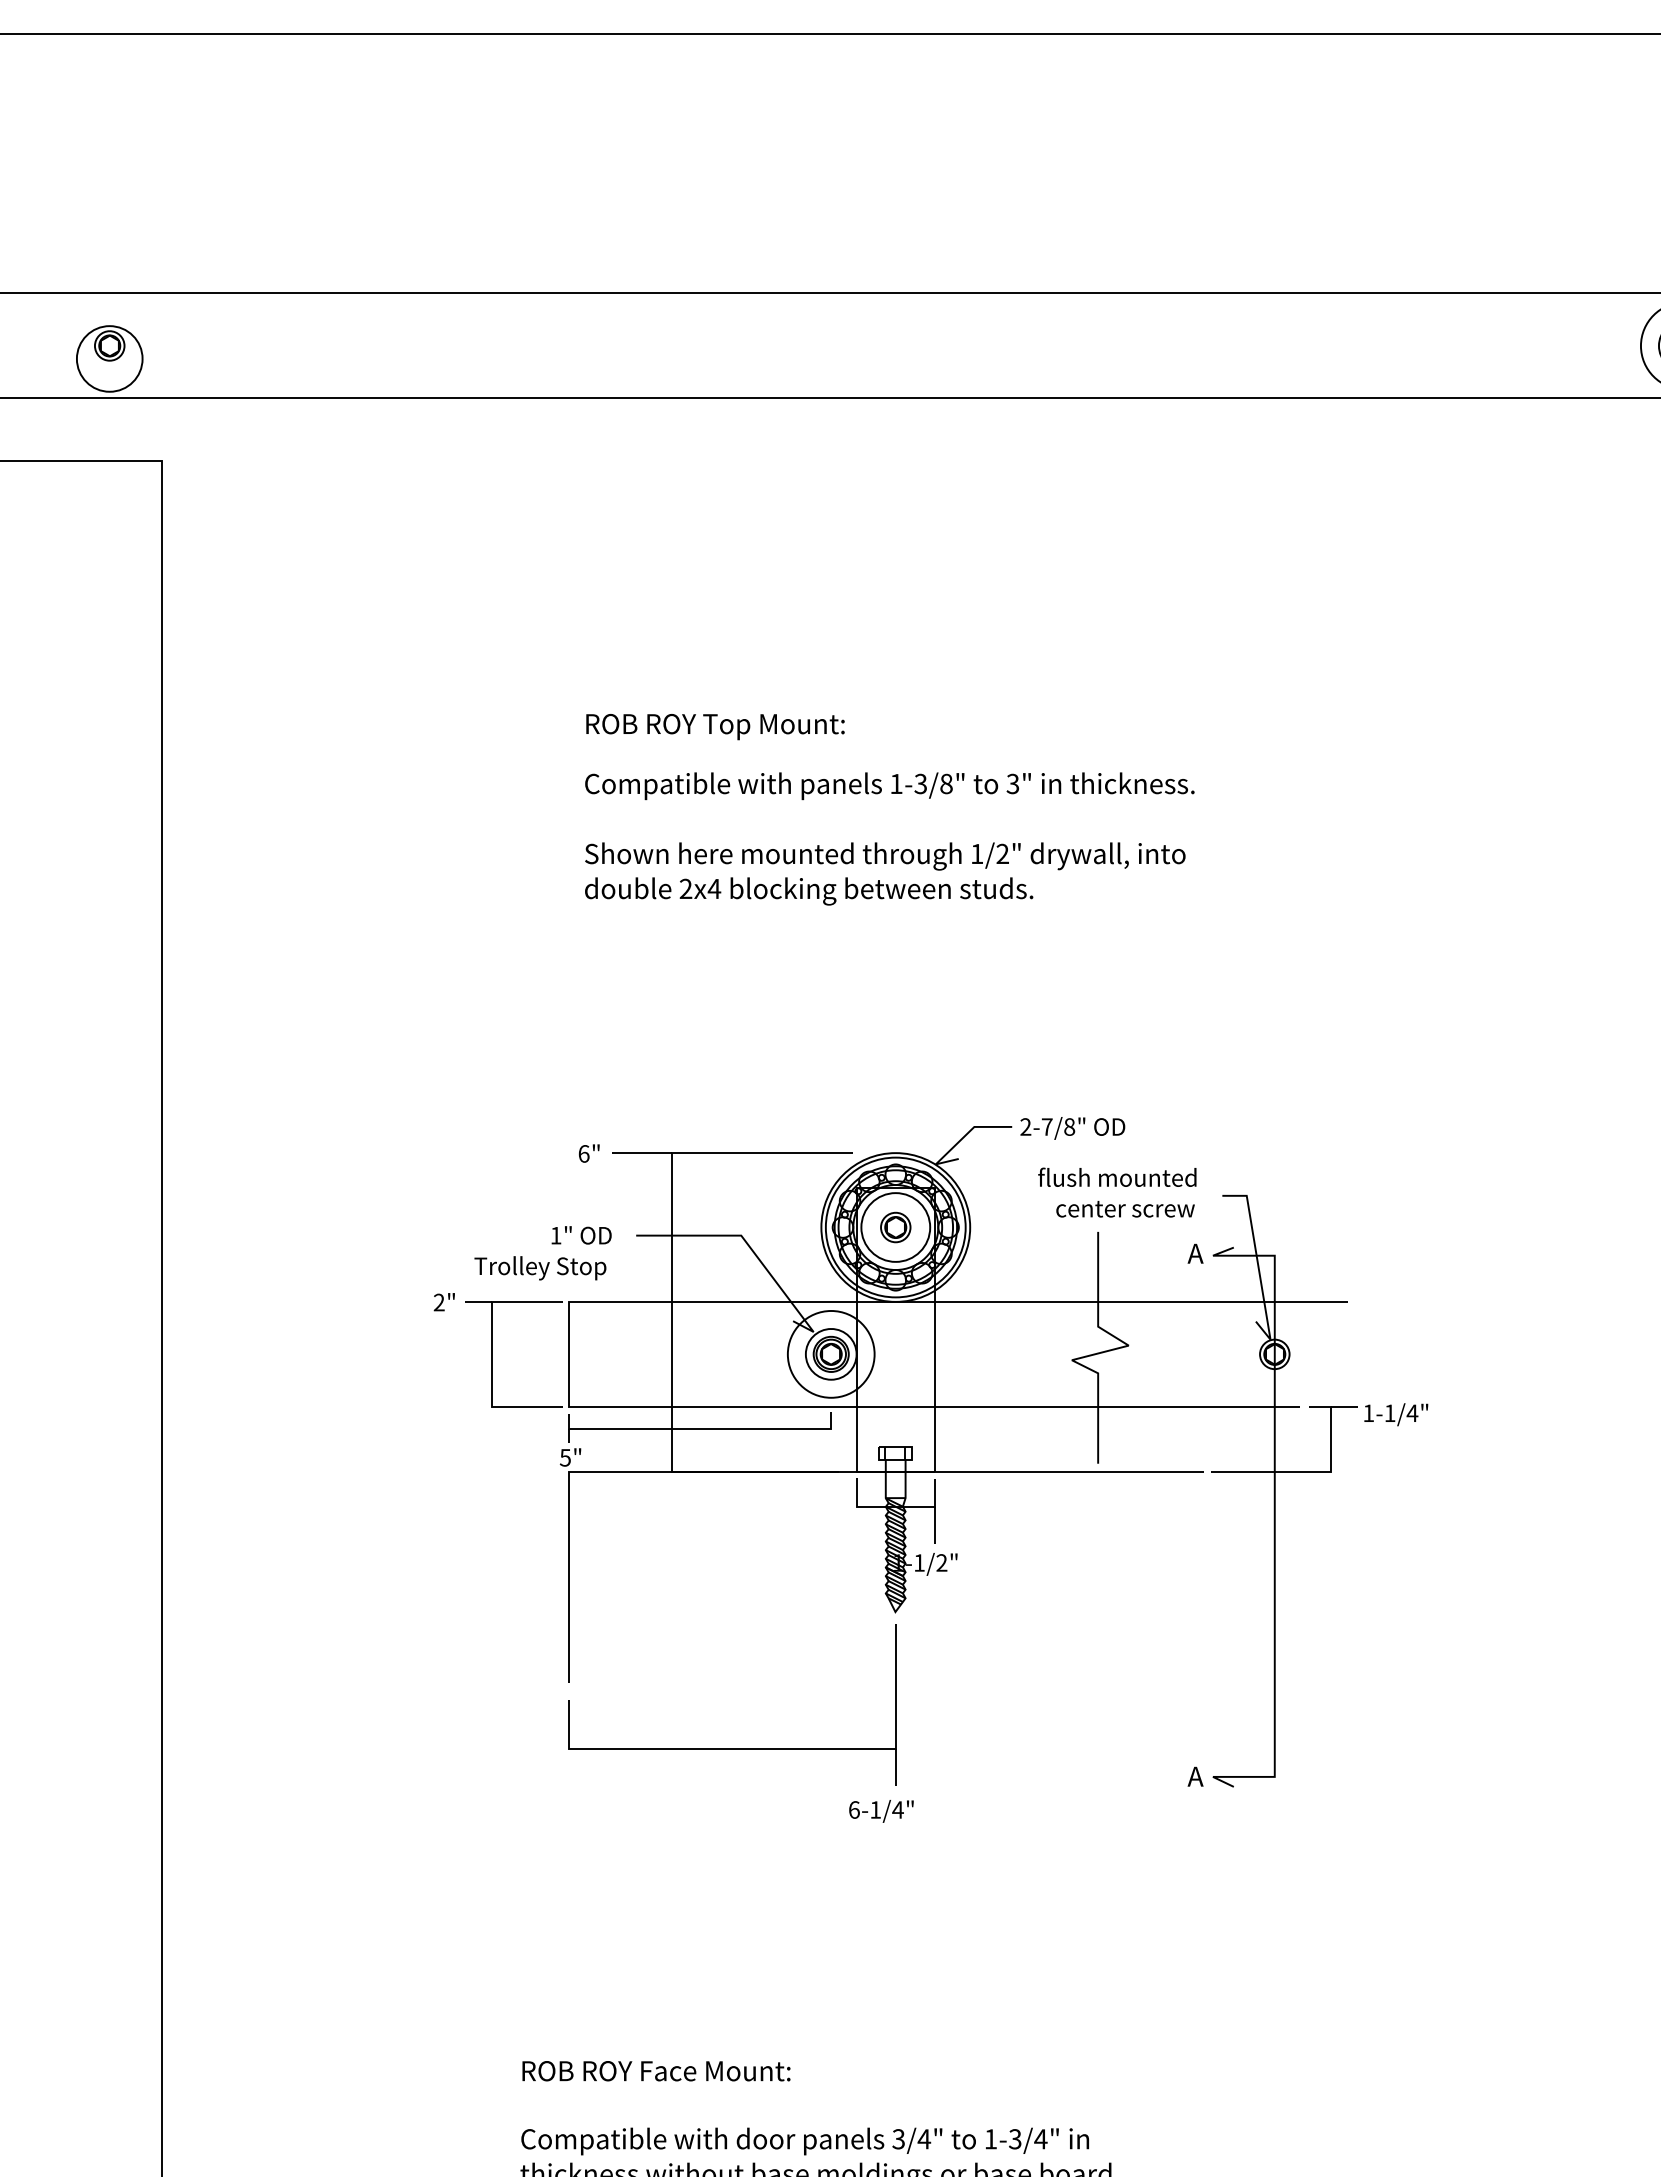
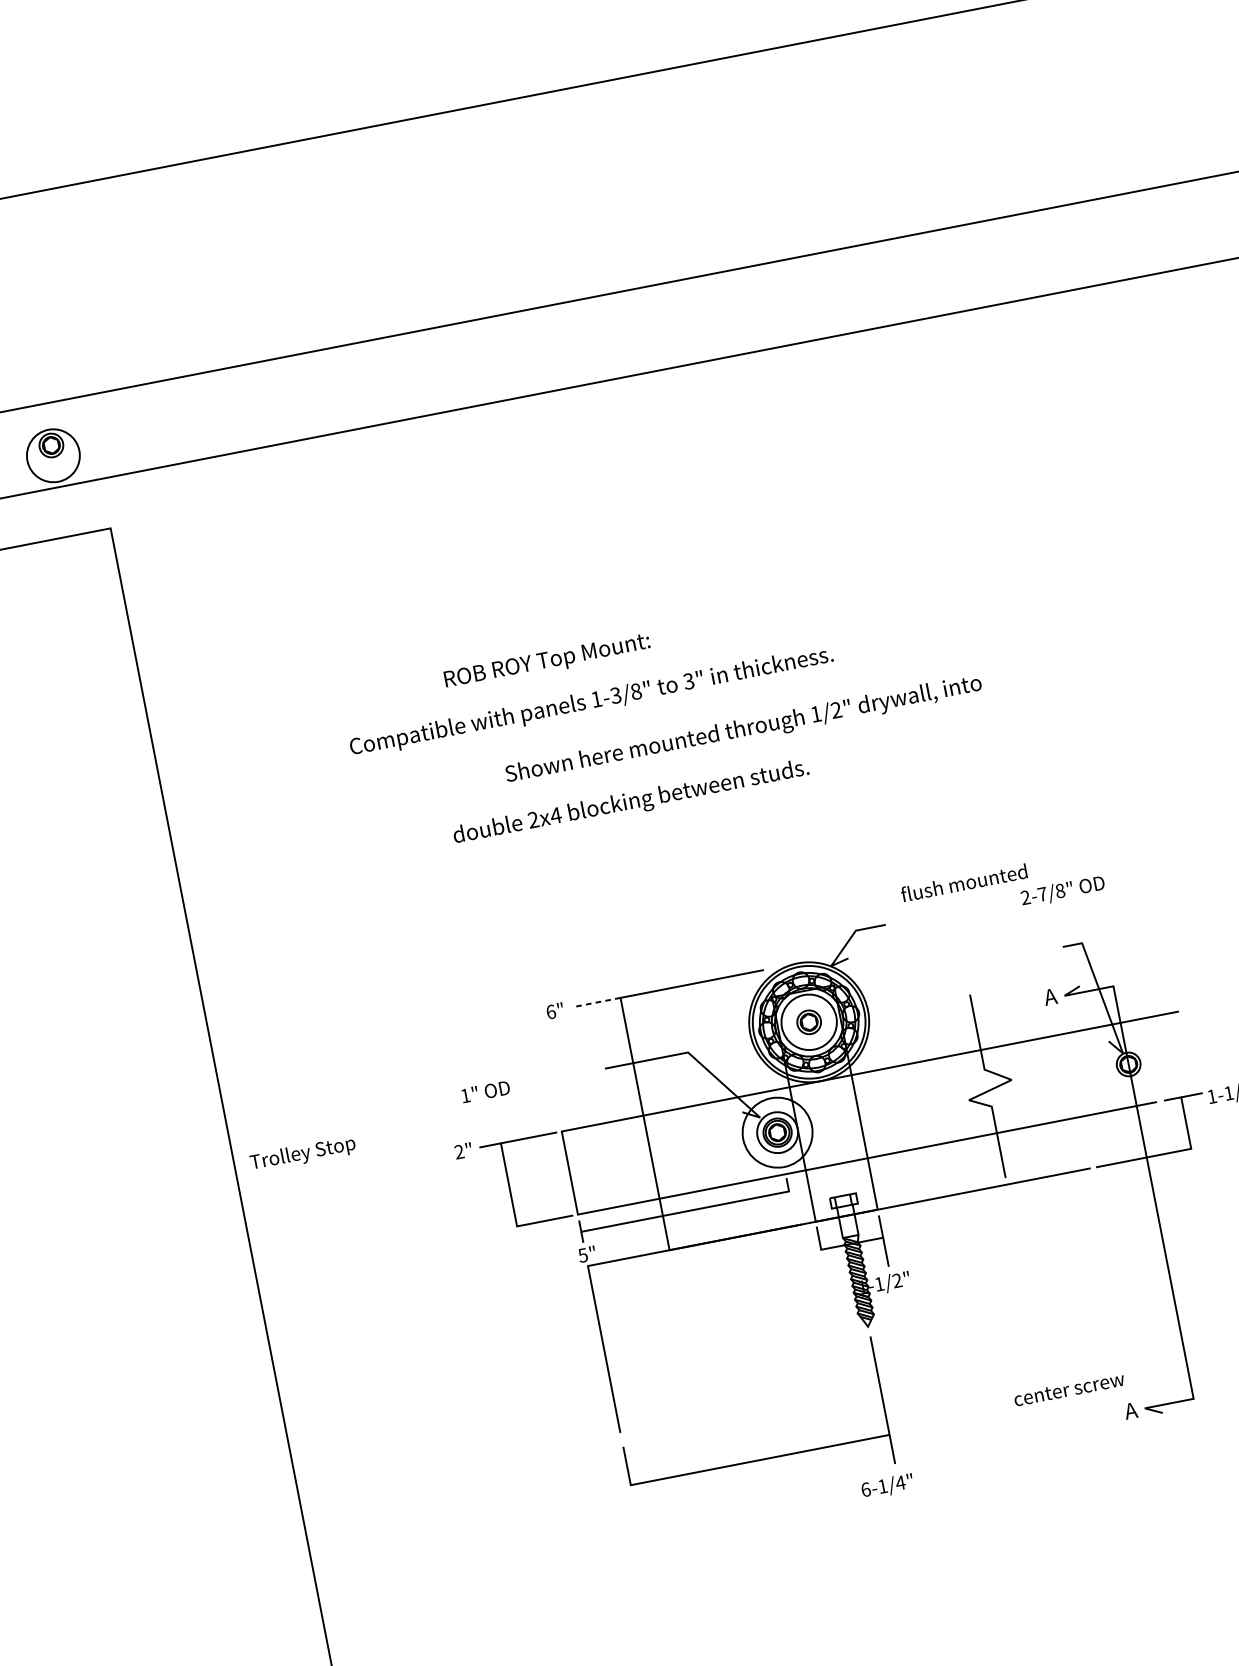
text: (715, 727) -> (547, 662), moved
text: (889, 786) -> (591, 702), moved
text: (809, 891) -> (631, 803), moved
text: (1072, 1128) -> (1062, 891), moved
line: (641, 1153) -> (596, 1002), solid -> dashed
text: (1117, 1176) -> (964, 882), moved
text: (1125, 1208) -> (1069, 1389), moved
text: (581, 1235) -> (485, 1091), moved
text: (540, 1268) -> (303, 1154), moved

